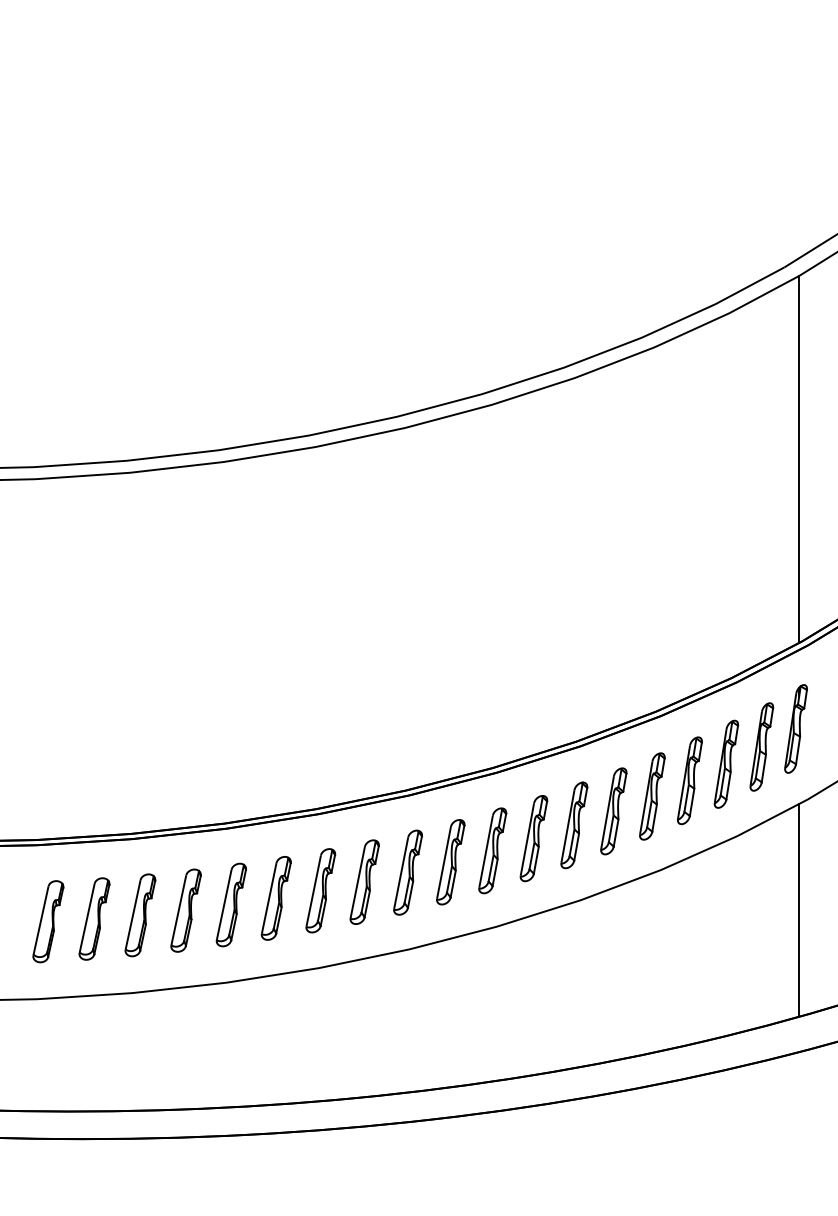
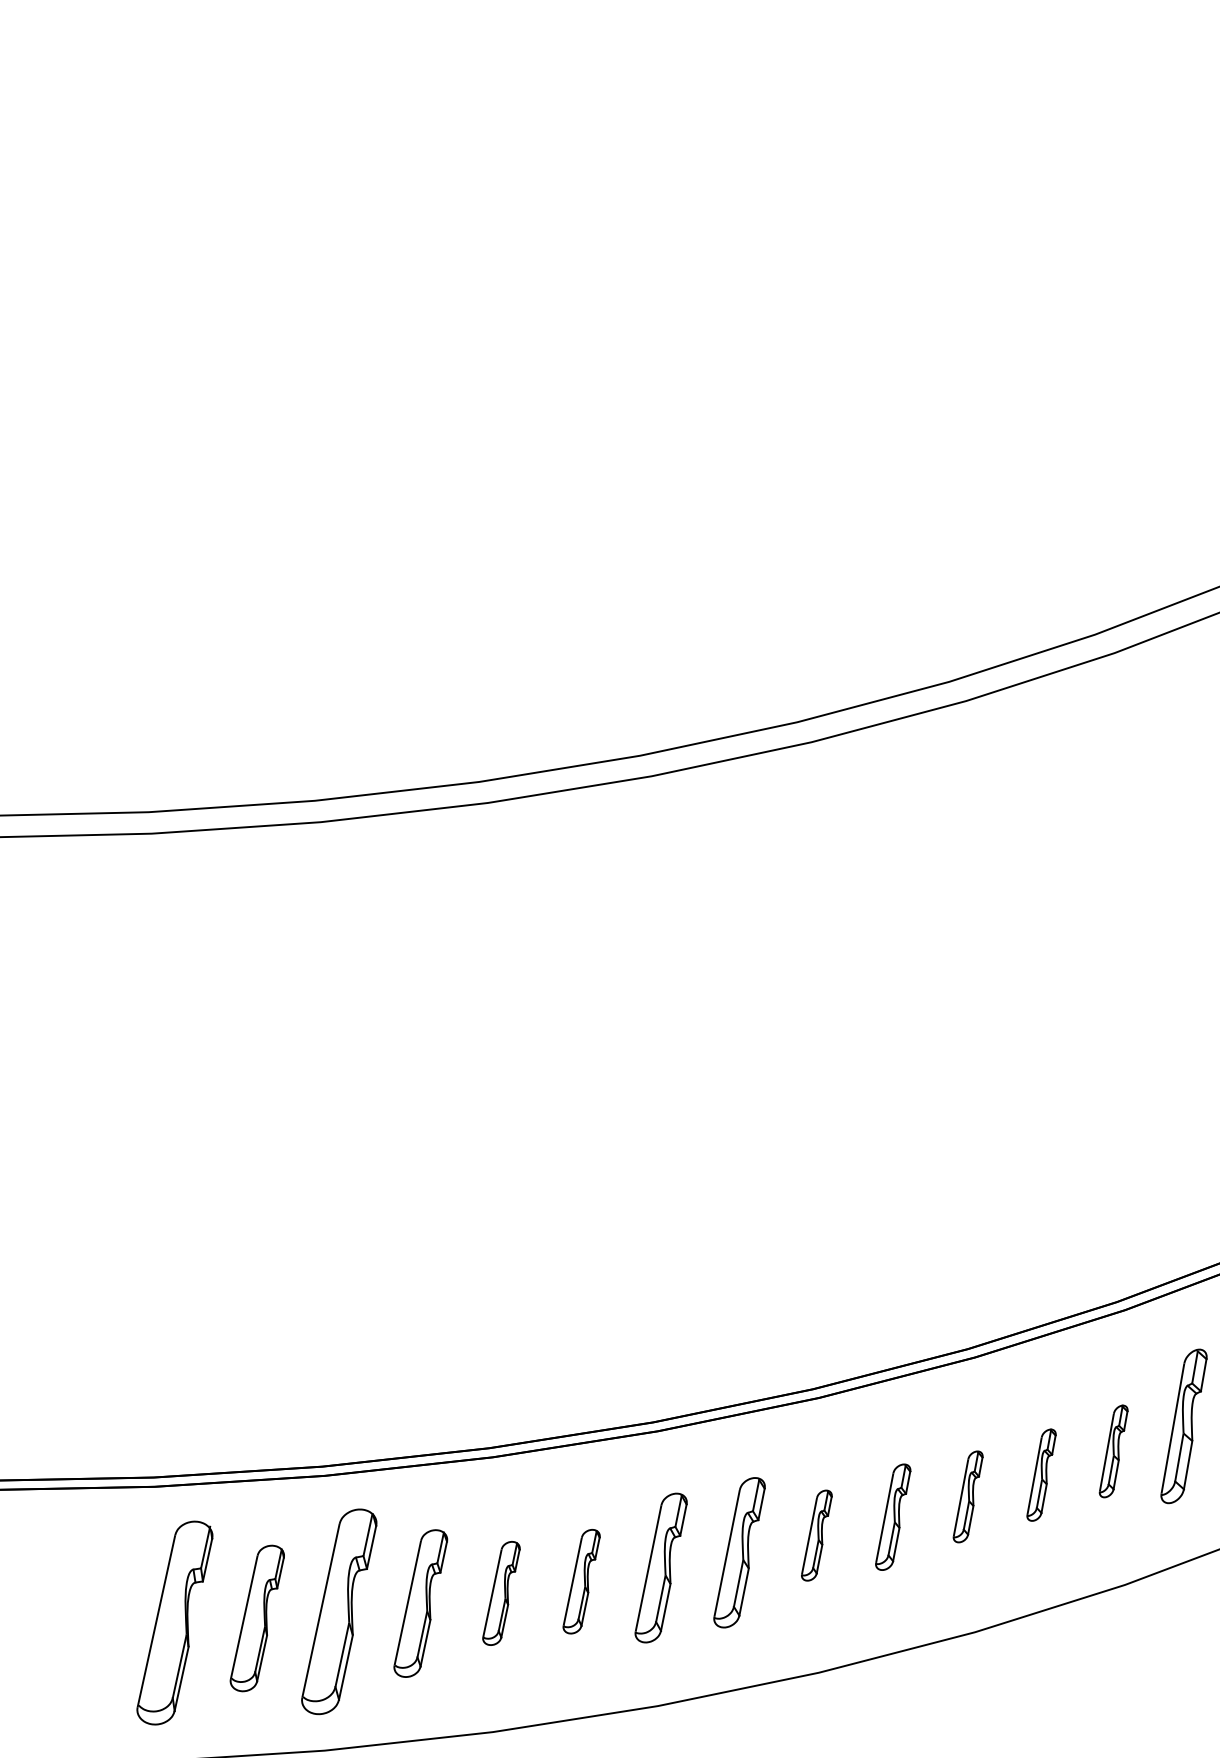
part: (574, 825) -> (1113, 1451), size x0.6
part: (533, 838) -> (1040, 1474), size x0.6
part: (492, 850) -> (967, 1496), size x0.6
part: (450, 862) -> (892, 1517), size x0.7
part: (407, 872) -> (815, 1535), size x0.6
part: (275, 898) -> (580, 1581), size x0.7
part: (230, 904) -> (500, 1592), size x0.7
part: (140, 915) -> (339, 1612), size x1.4
part: (48, 921) -> (175, 1622), size x1.4

